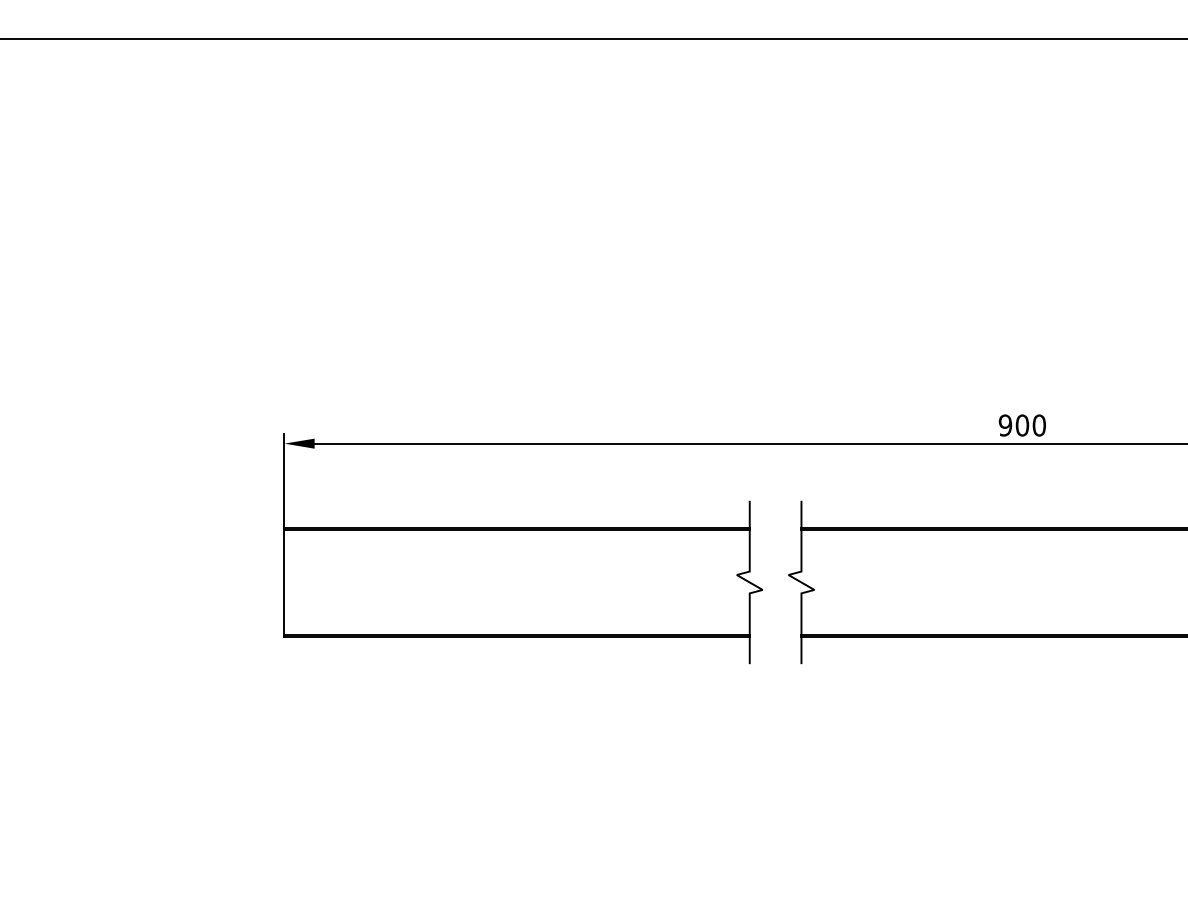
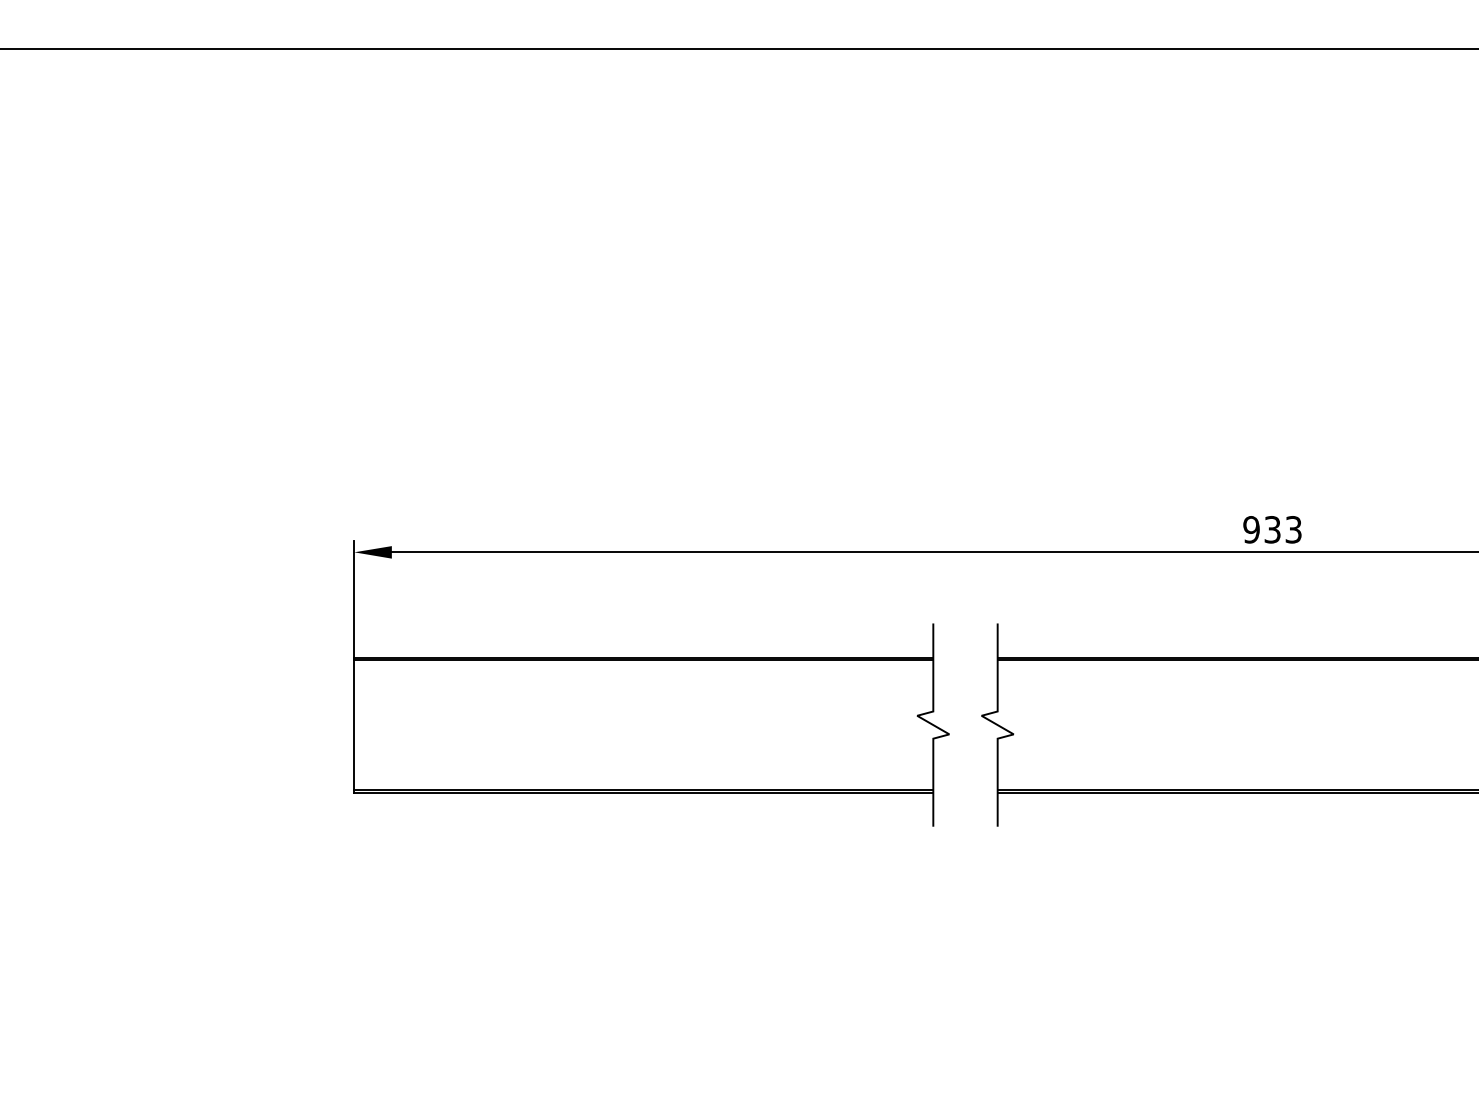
text: (1030, 425) -> (1282, 529), 900 -> 933

